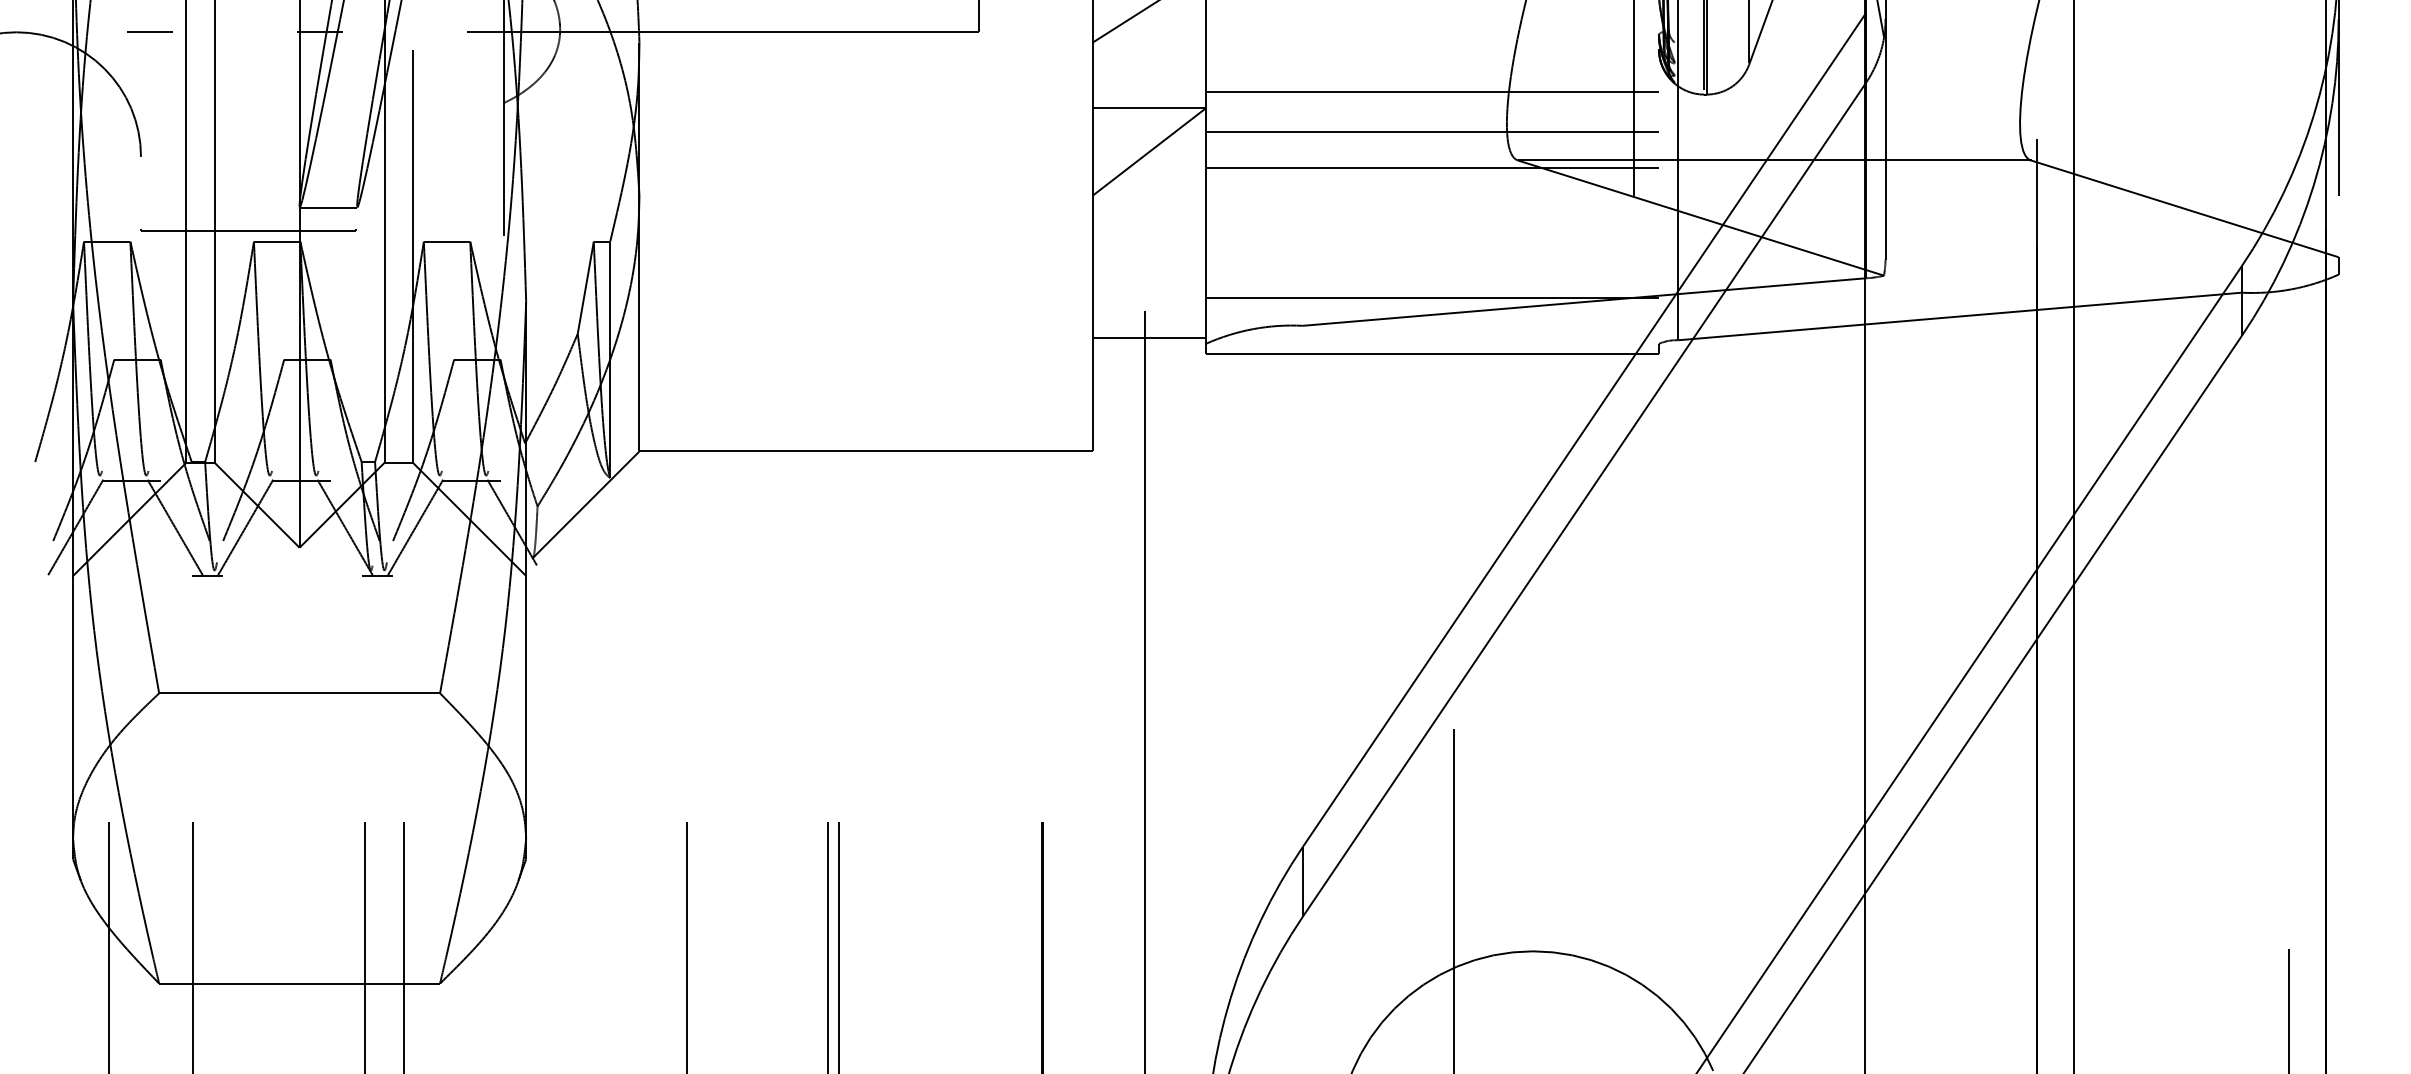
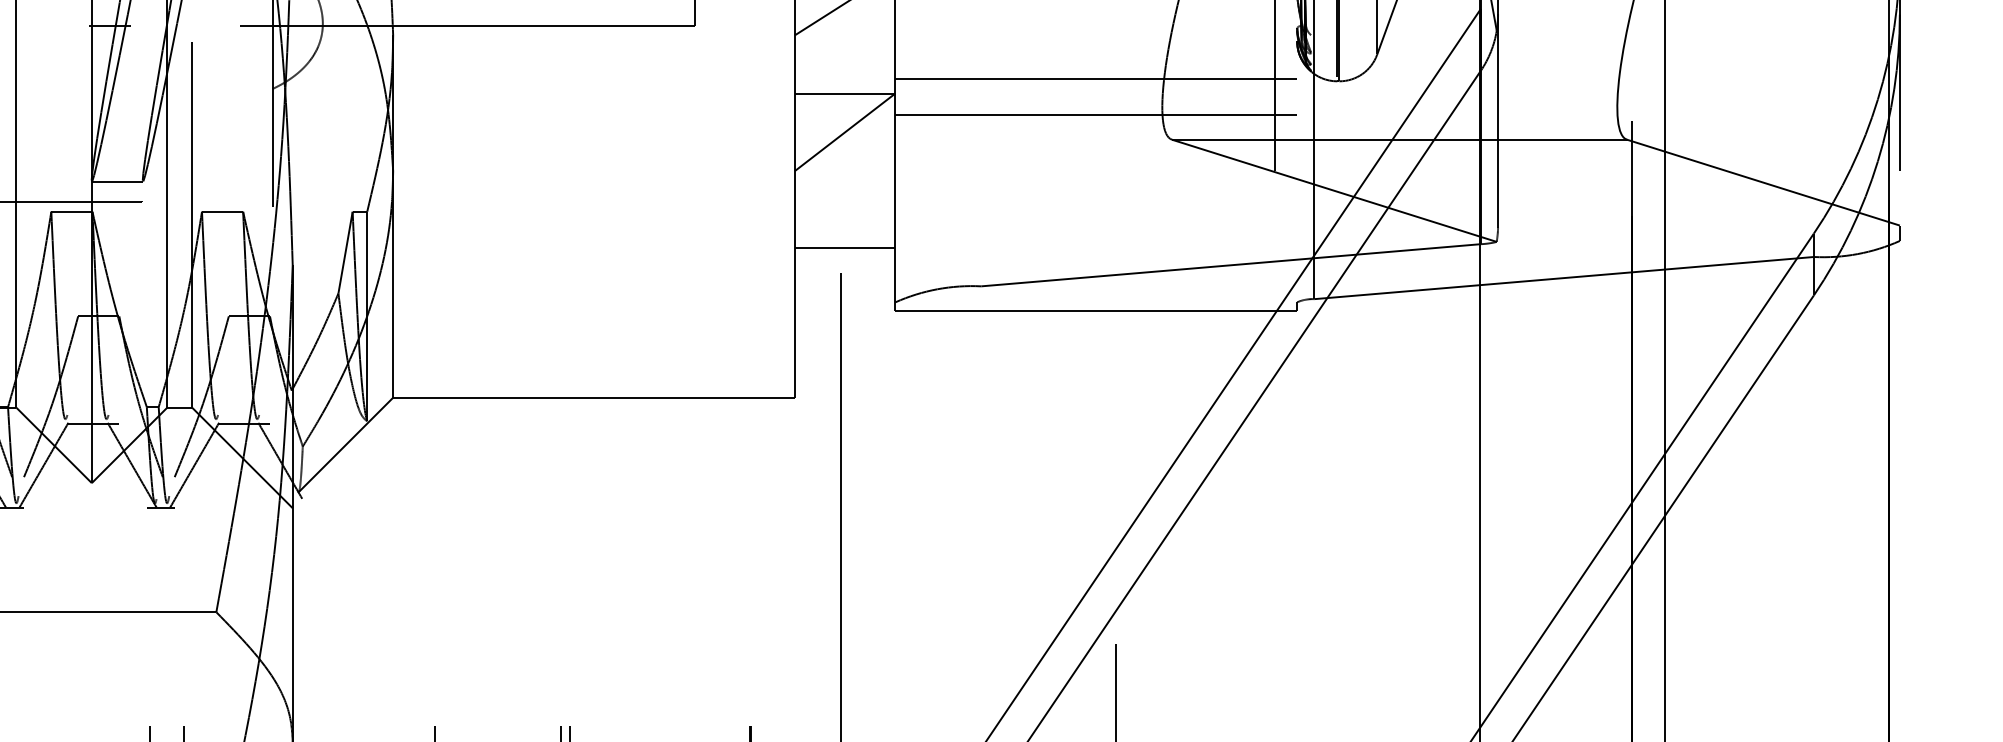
line: (1431, 168) -> (1095, 146), removed
line: (1431, 298) -> (1095, 262), removed
line: (1148, 338) -> (844, 247), moved

